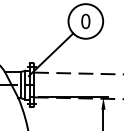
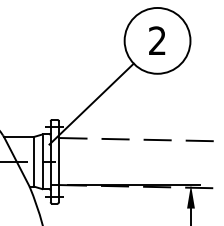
text: (85, 21) -> (156, 40), 0 -> 2

